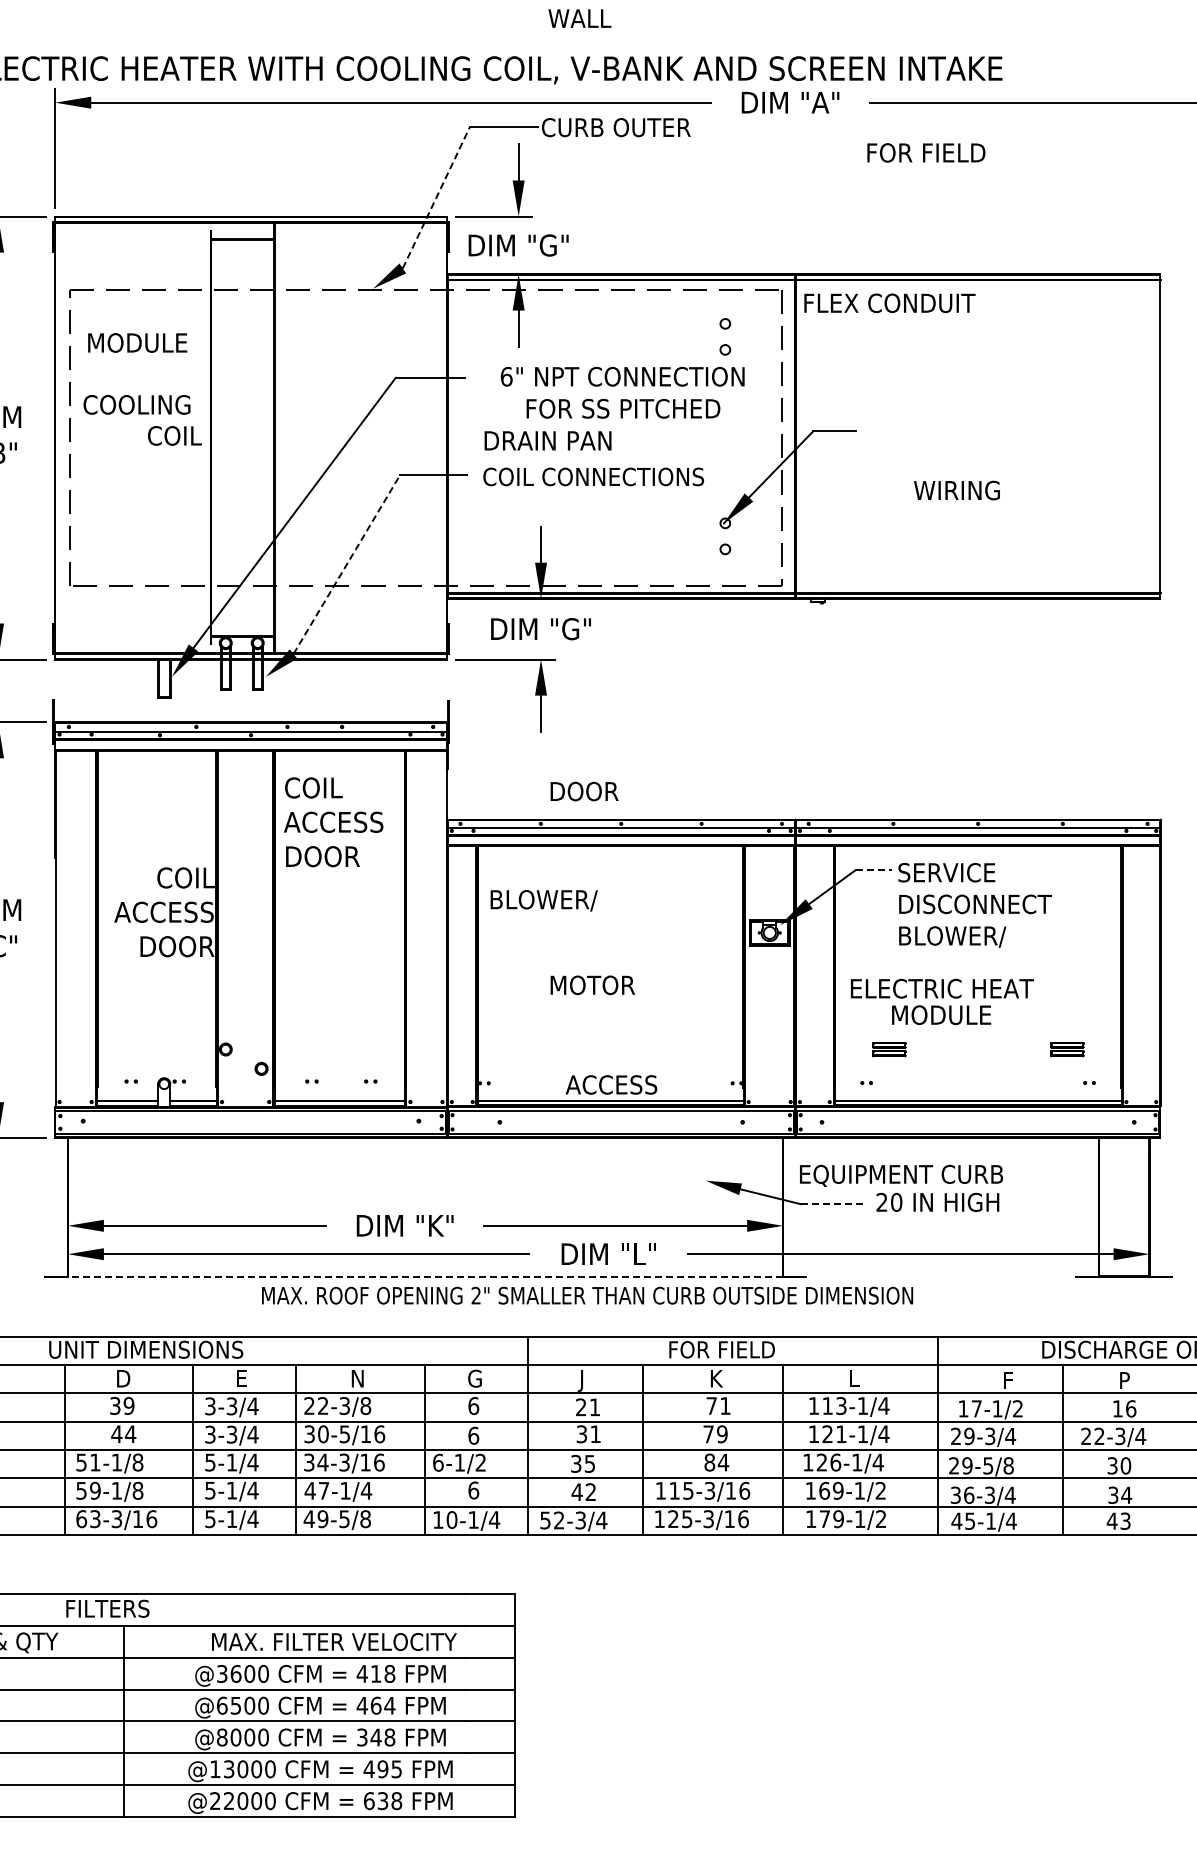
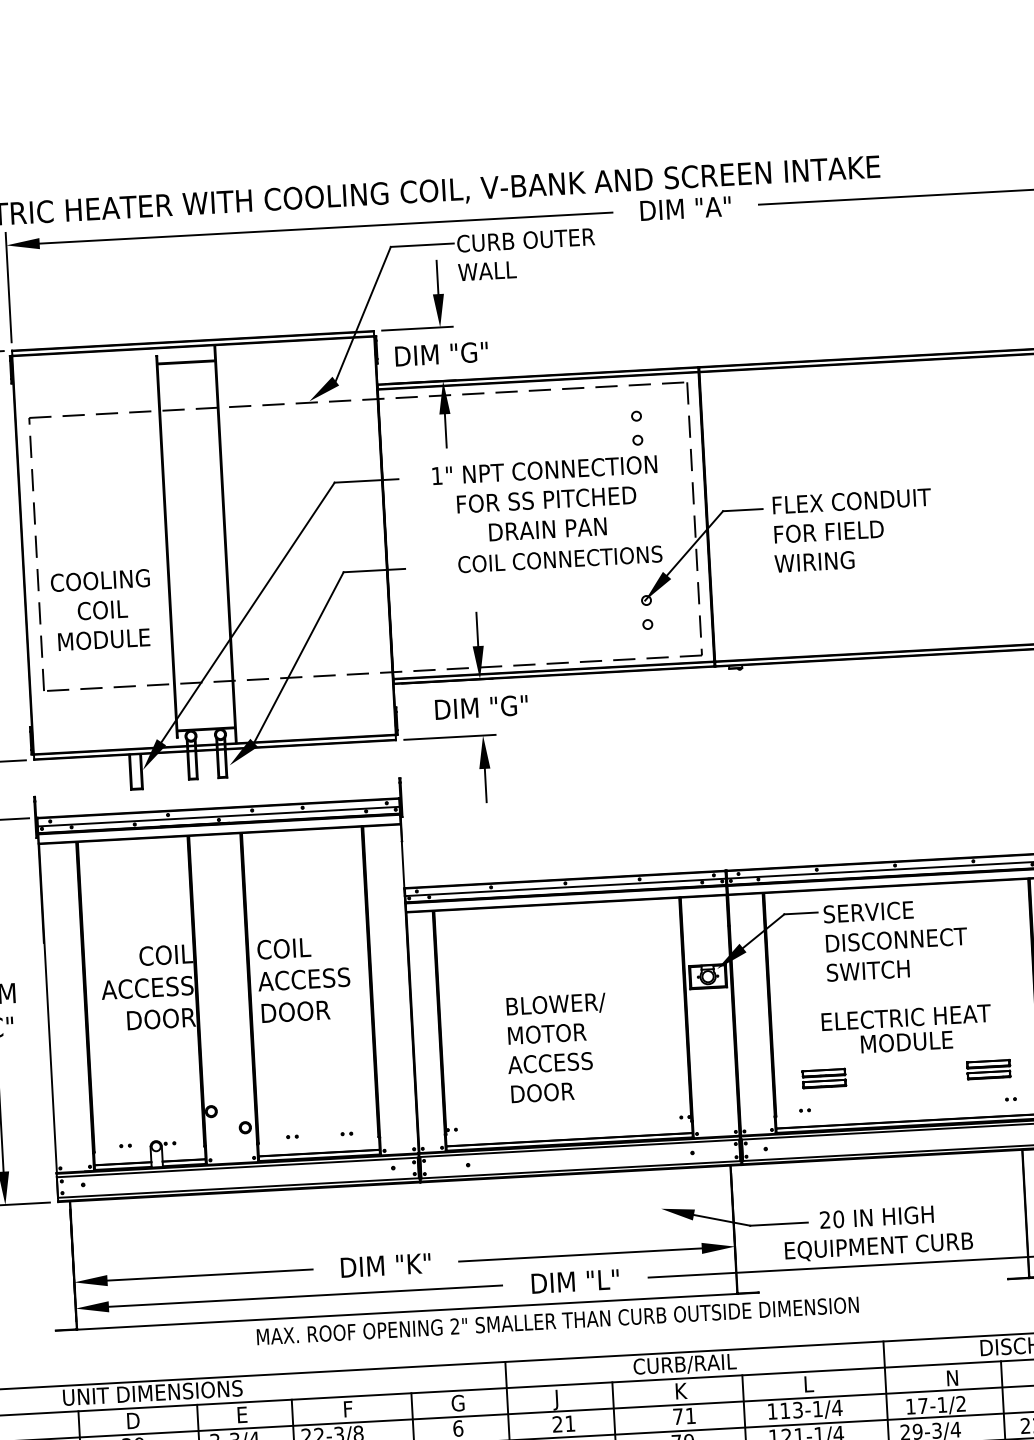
text: (579, 18) -> (487, 271), moved
text: (926, 152) -> (829, 531), moved
line: (436, 197) -> (363, 313), dashed -> solid
text: (889, 303) -> (851, 501), moved
text: (137, 342) -> (103, 639), moved
text: (506, 376) -> (436, 475), 6" -> 1"
text: (136, 404) -> (99, 580), moved
text: (174, 435) -> (102, 609), moved
text: (547, 440) -> (547, 529), moved
text: (593, 476) -> (560, 559), moved
text: (956, 490) -> (814, 561), moved
line: (347, 564) -> (299, 657), dashed -> solid
text: (584, 791) -> (542, 1092), moved
text: (333, 822) -> (303, 979), moved
line: (874, 870) -> (801, 913), dashed -> solid
text: (543, 900) -> (555, 1004), moved
text: (952, 936) -> (877, 970), BLOWER/ -> SWITCH
text: (941, 1001) -> (906, 1029), moved
part: (889, 1049) -> (824, 1078), size x1.43
part: (1067, 1049) -> (988, 1069), size x1.43
text: (611, 1084) -> (550, 1062), moved
text: (901, 1175) -> (879, 1246), moved
line: (832, 1204) -> (779, 1224), dashed -> solid
line: (425, 1277) -> (407, 1312), dashed -> solid
text: (721, 1350) -> (684, 1364), FOR FIELD -> CURB/RAIL
text: (357, 1378) -> (349, 1408), N -> F
text: (1009, 1380) -> (951, 1378), F -> N

